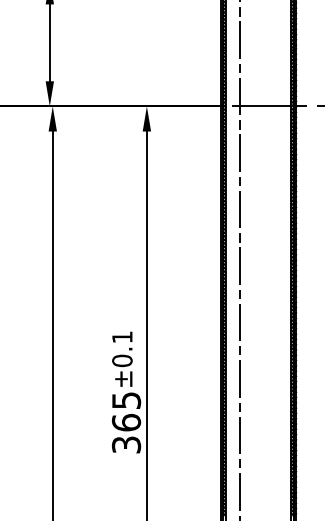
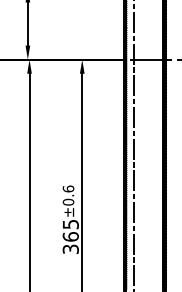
text: (122, 336) -> (68, 188), ±0.1 -> ±0.6

